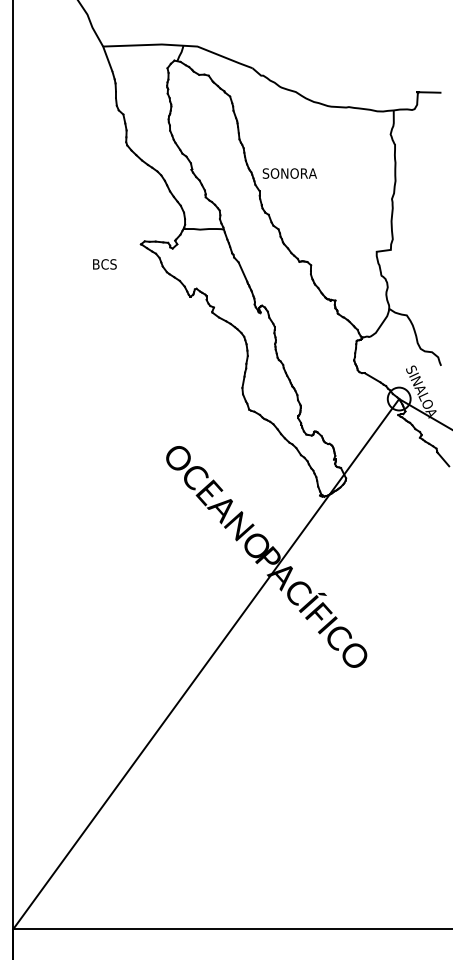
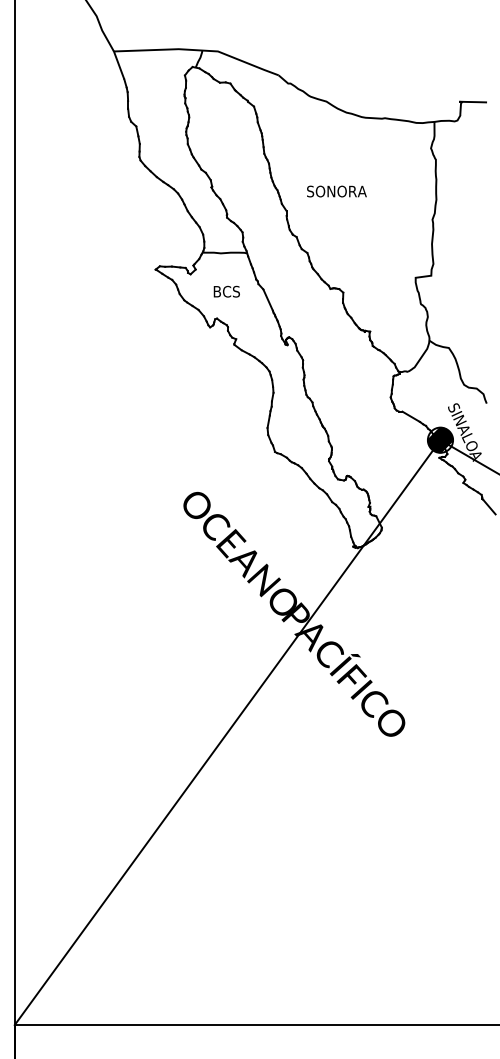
text: (289, 173) -> (336, 191), moved
text: (104, 264) -> (226, 291), moved
hatch: (399, 398) -> (440, 439), added

